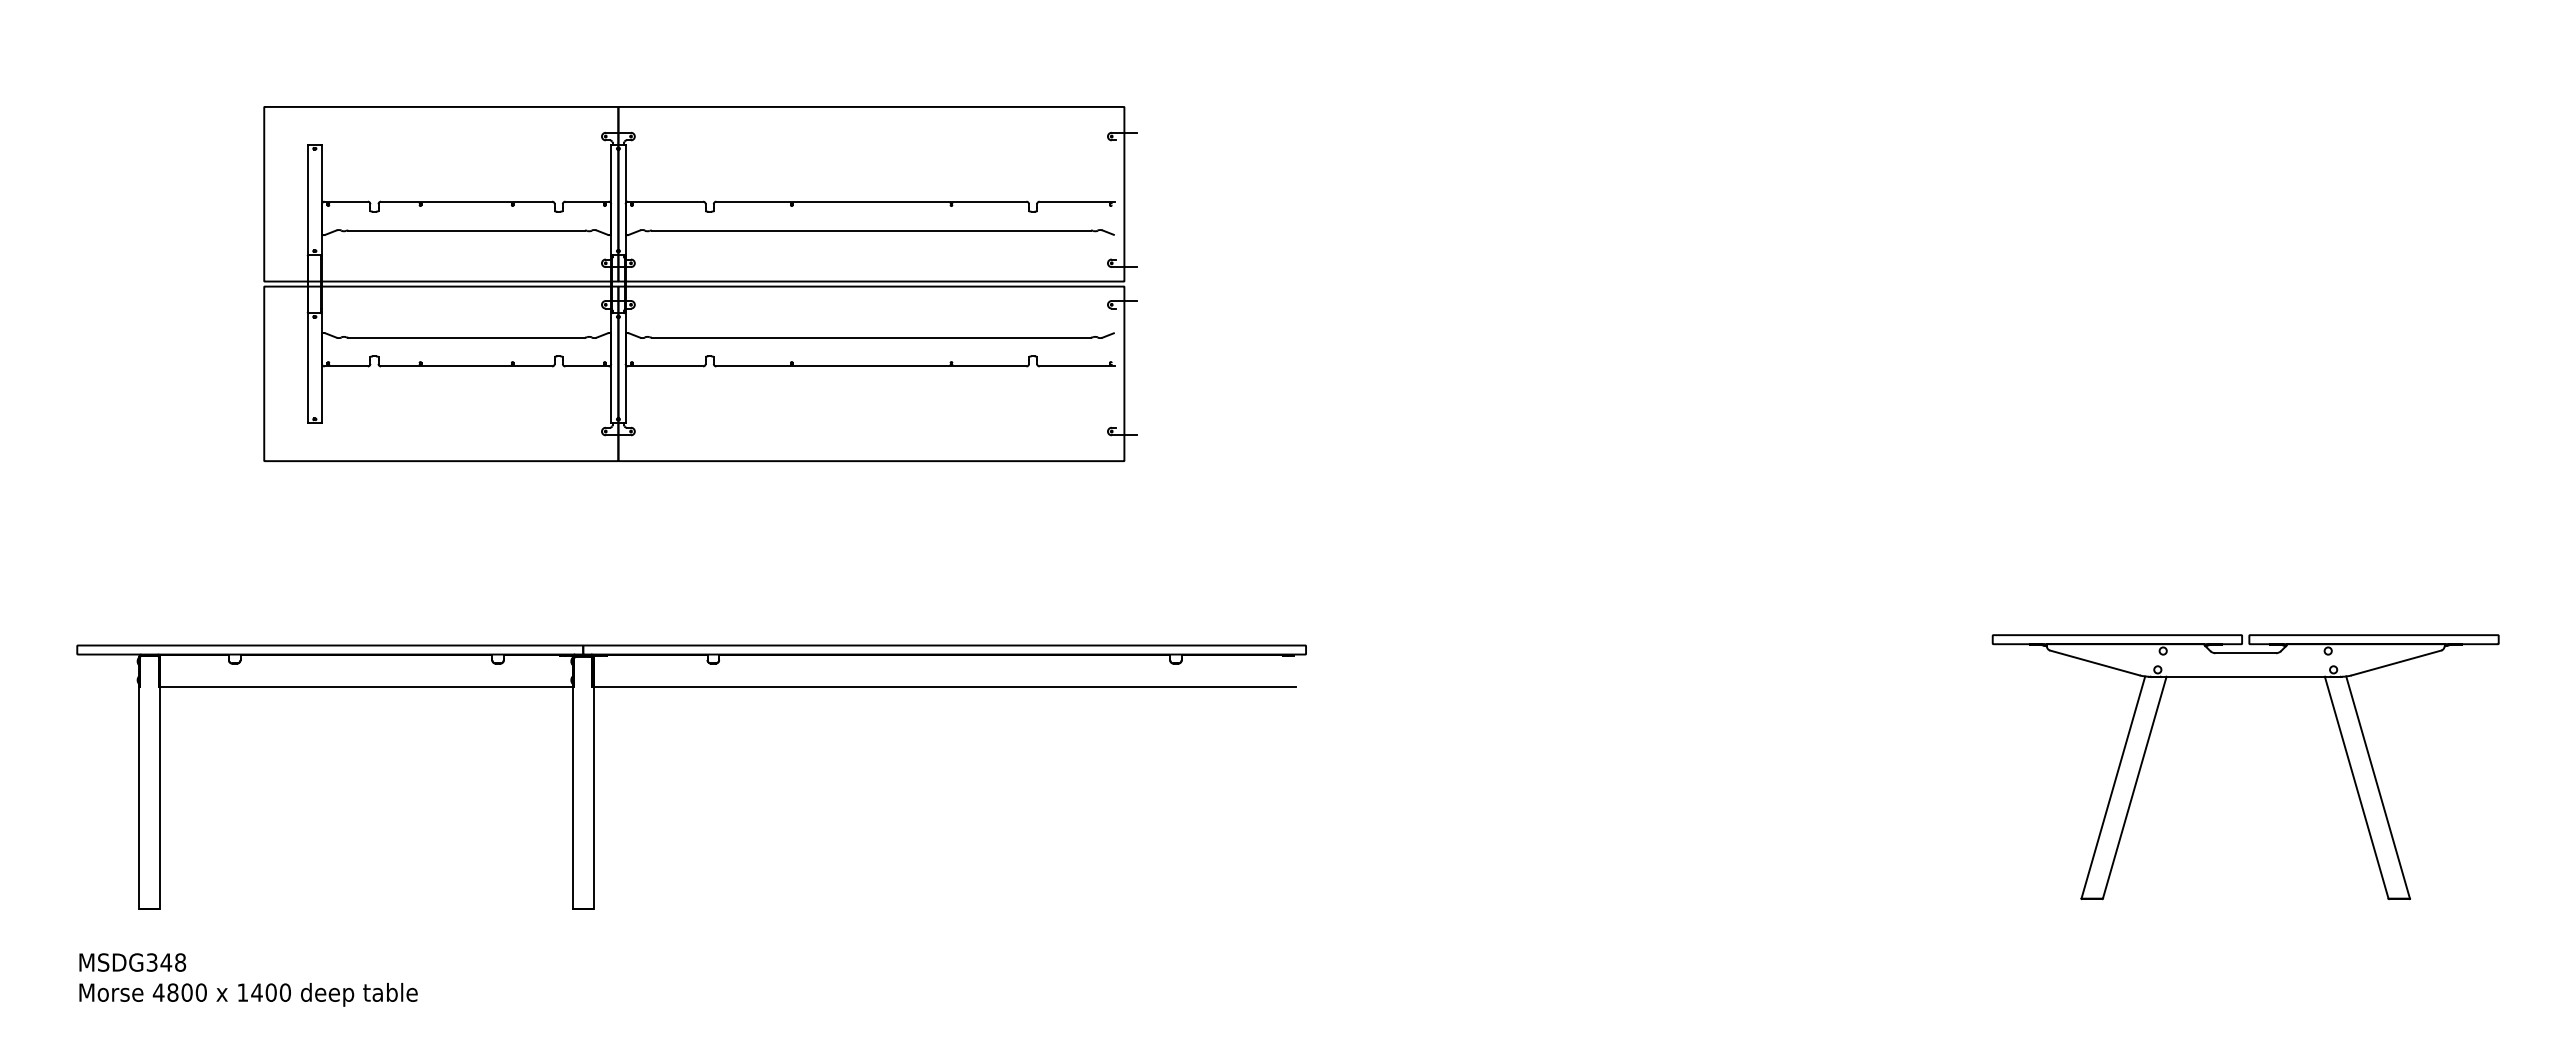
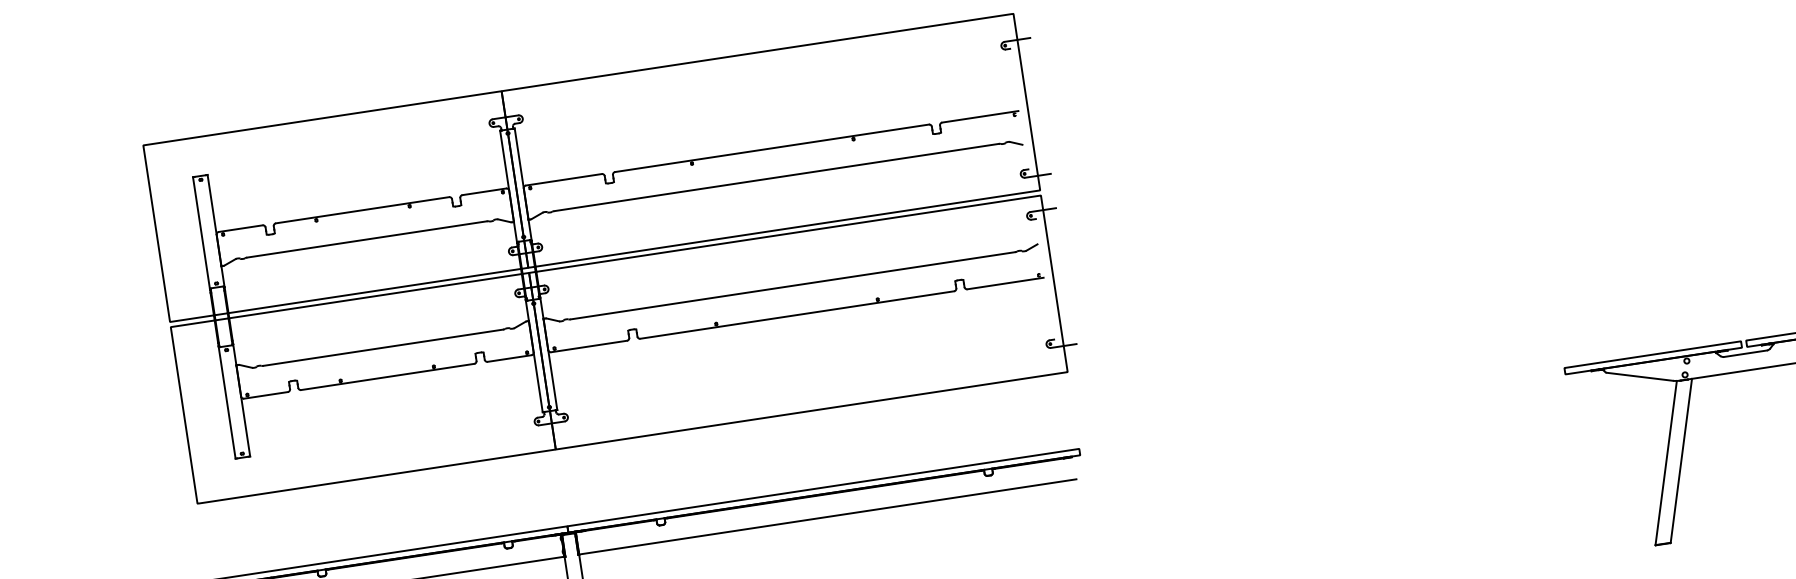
part: (700, 283) -> (611, 257), size x1.43

